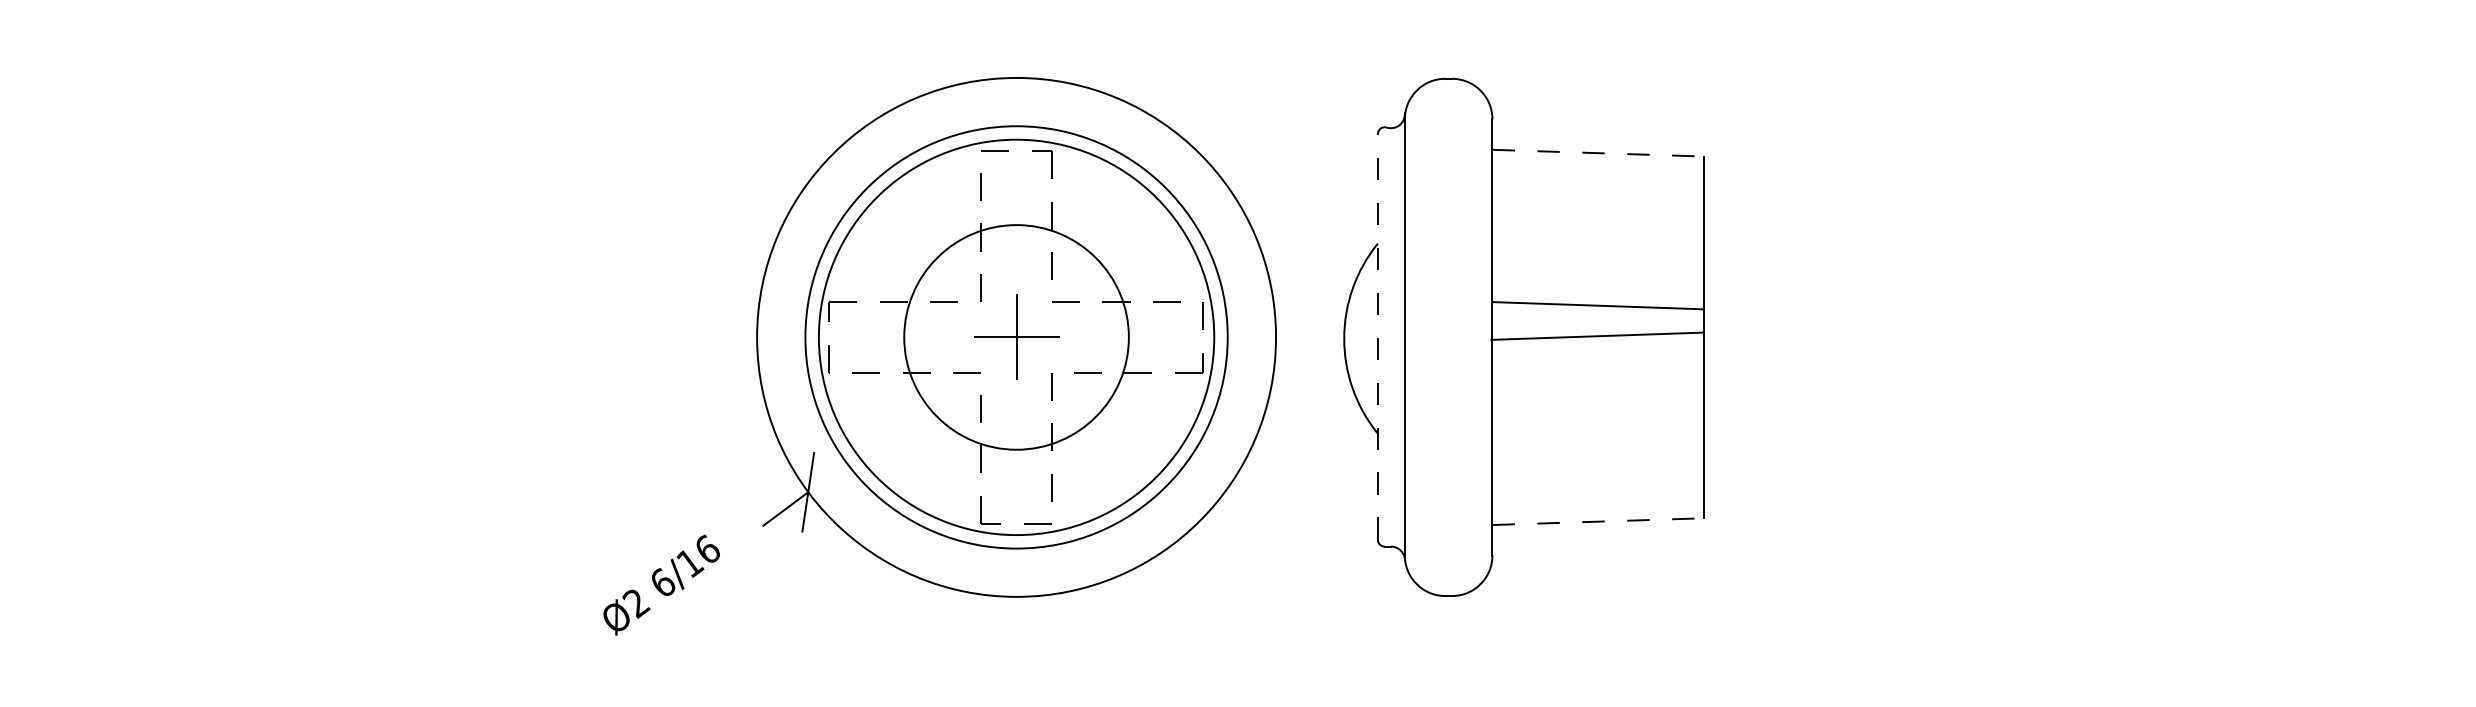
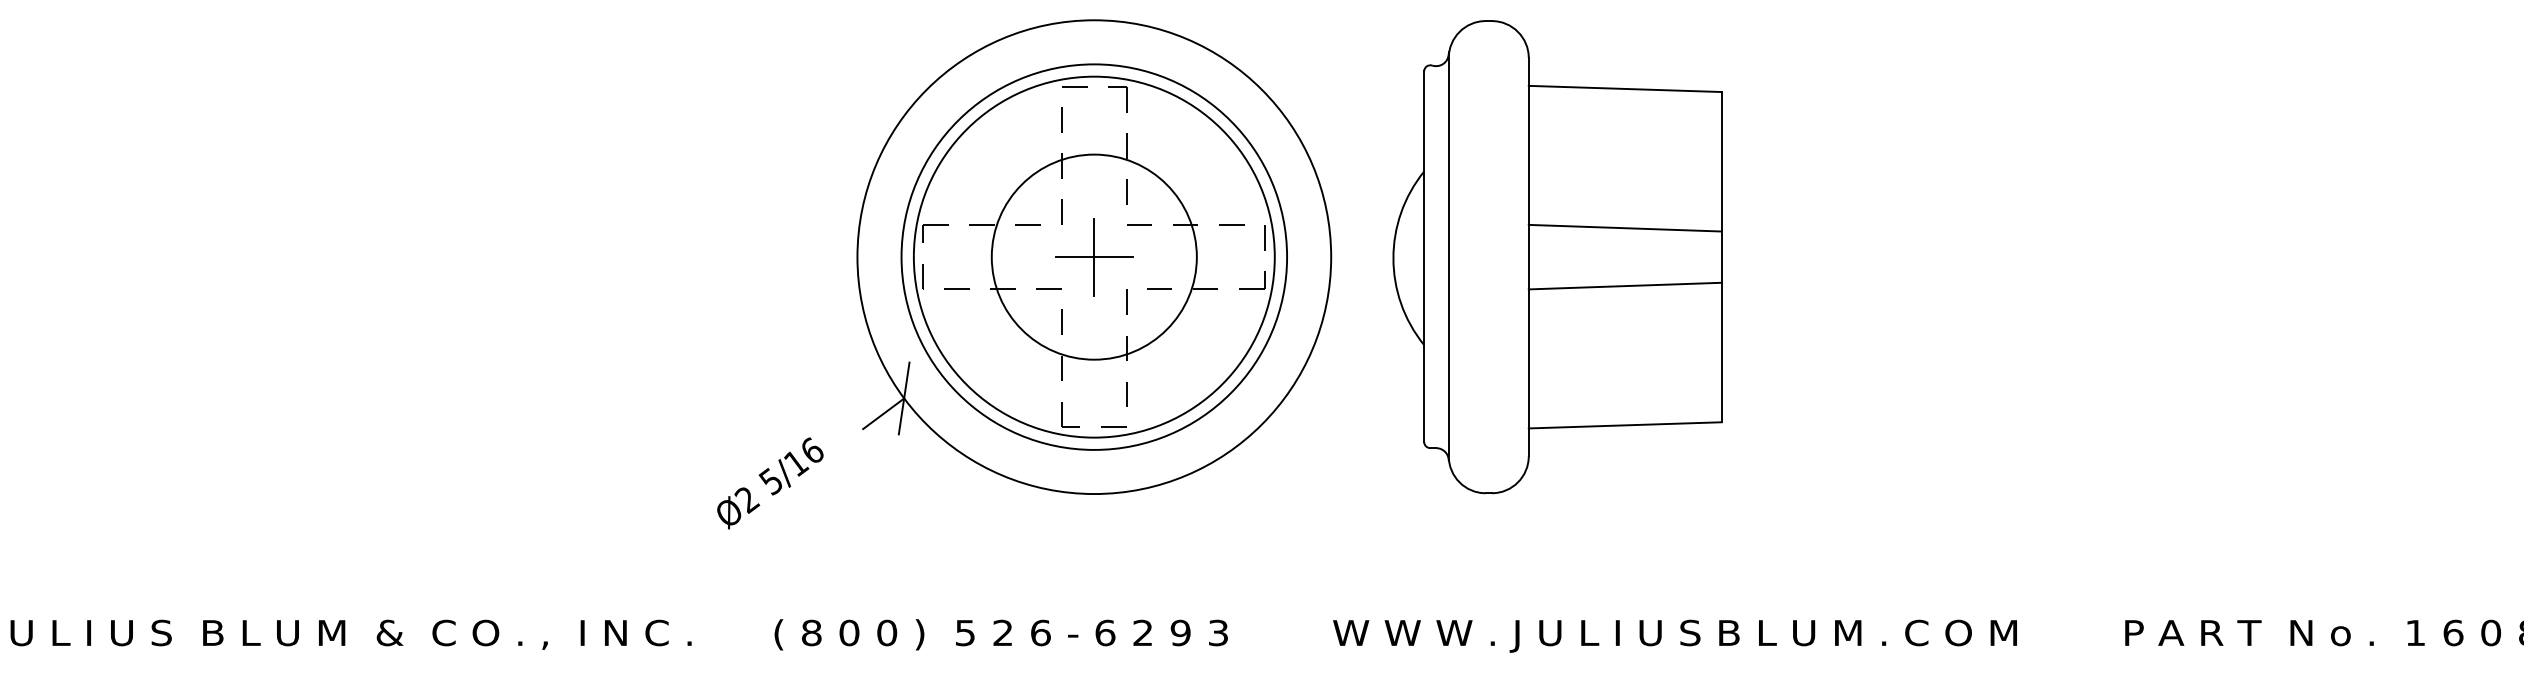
line: (1598, 152) -> (1625, 88), dashed -> solid
line: (1596, 335) -> (1624, 285), moved
line: (1378, 336) -> (1424, 256), dashed -> solid
line: (1598, 521) -> (1625, 425), dashed -> solid
text: (661, 583) -> (770, 481), 6/16 -> 5/16

